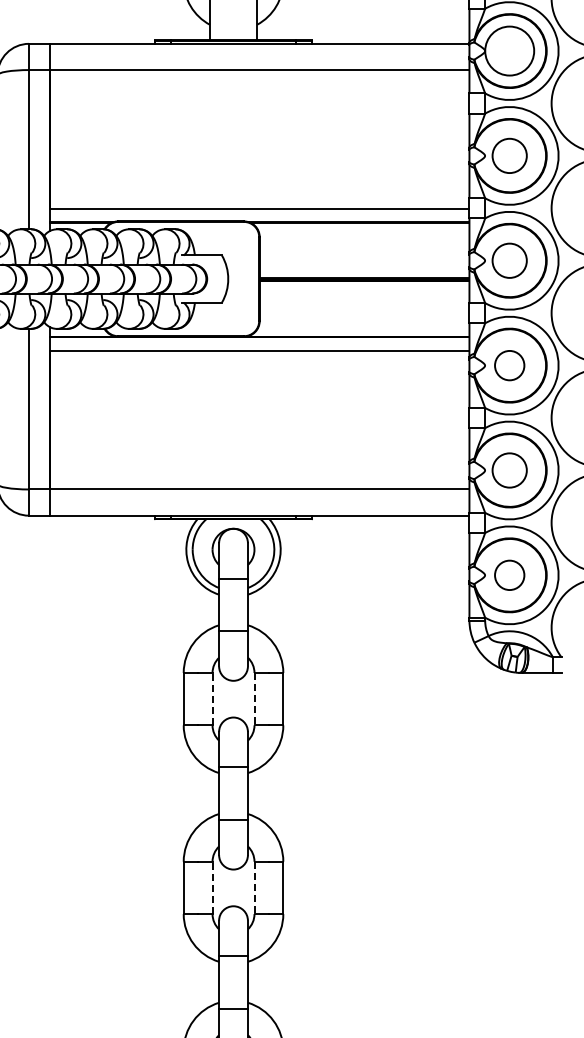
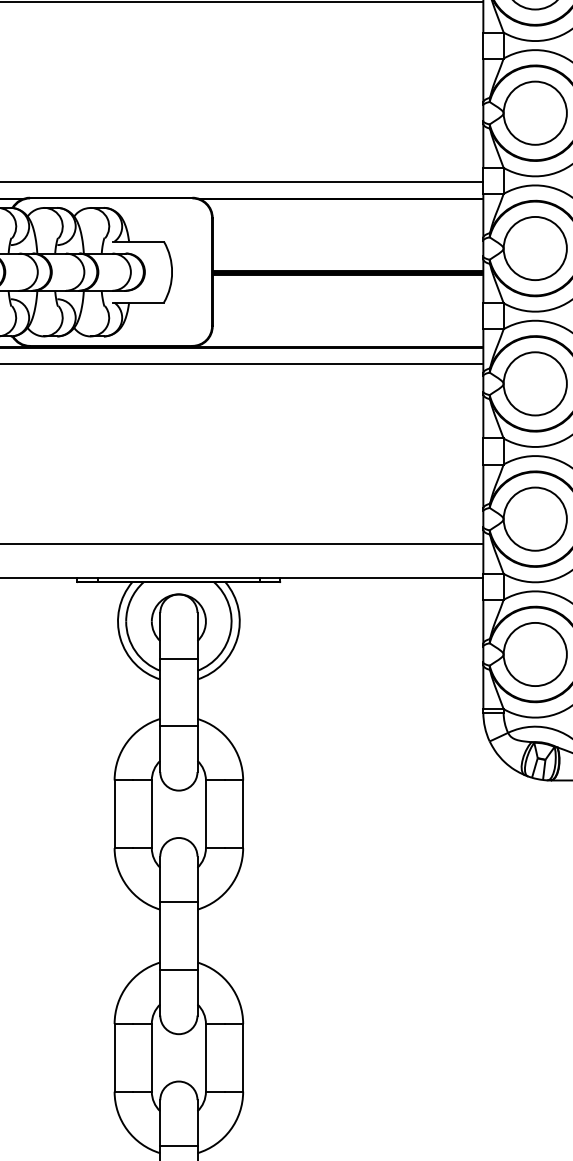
circle: (509, 155) -> (535, 112), size x1.43
circle: (509, 260) -> (535, 248), size x1.43
circle: (509, 365) -> (535, 383), size x1.67
circle: (509, 470) -> (535, 519), size x1.43
circle: (509, 574) -> (535, 653), size x1.67
line: (212, 698) -> (151, 813), dashed -> solid
line: (254, 699) -> (205, 814), dashed -> solid
line: (212, 887) -> (151, 1057), dashed -> solid
line: (254, 888) -> (205, 1058), dashed -> solid

